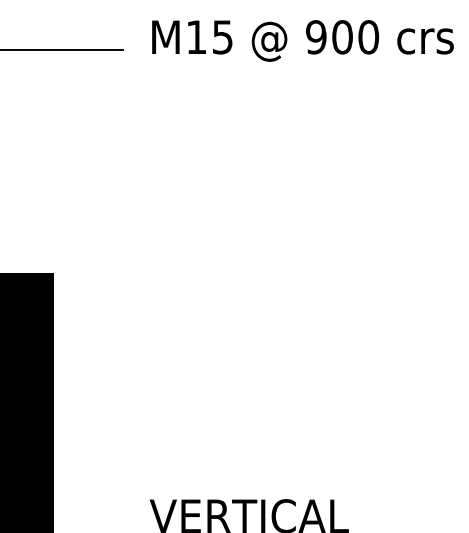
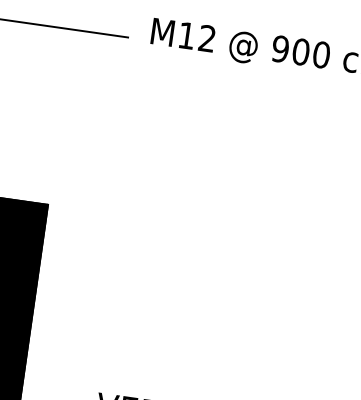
text: (222, 37) -> (207, 38), M15 -> M12

